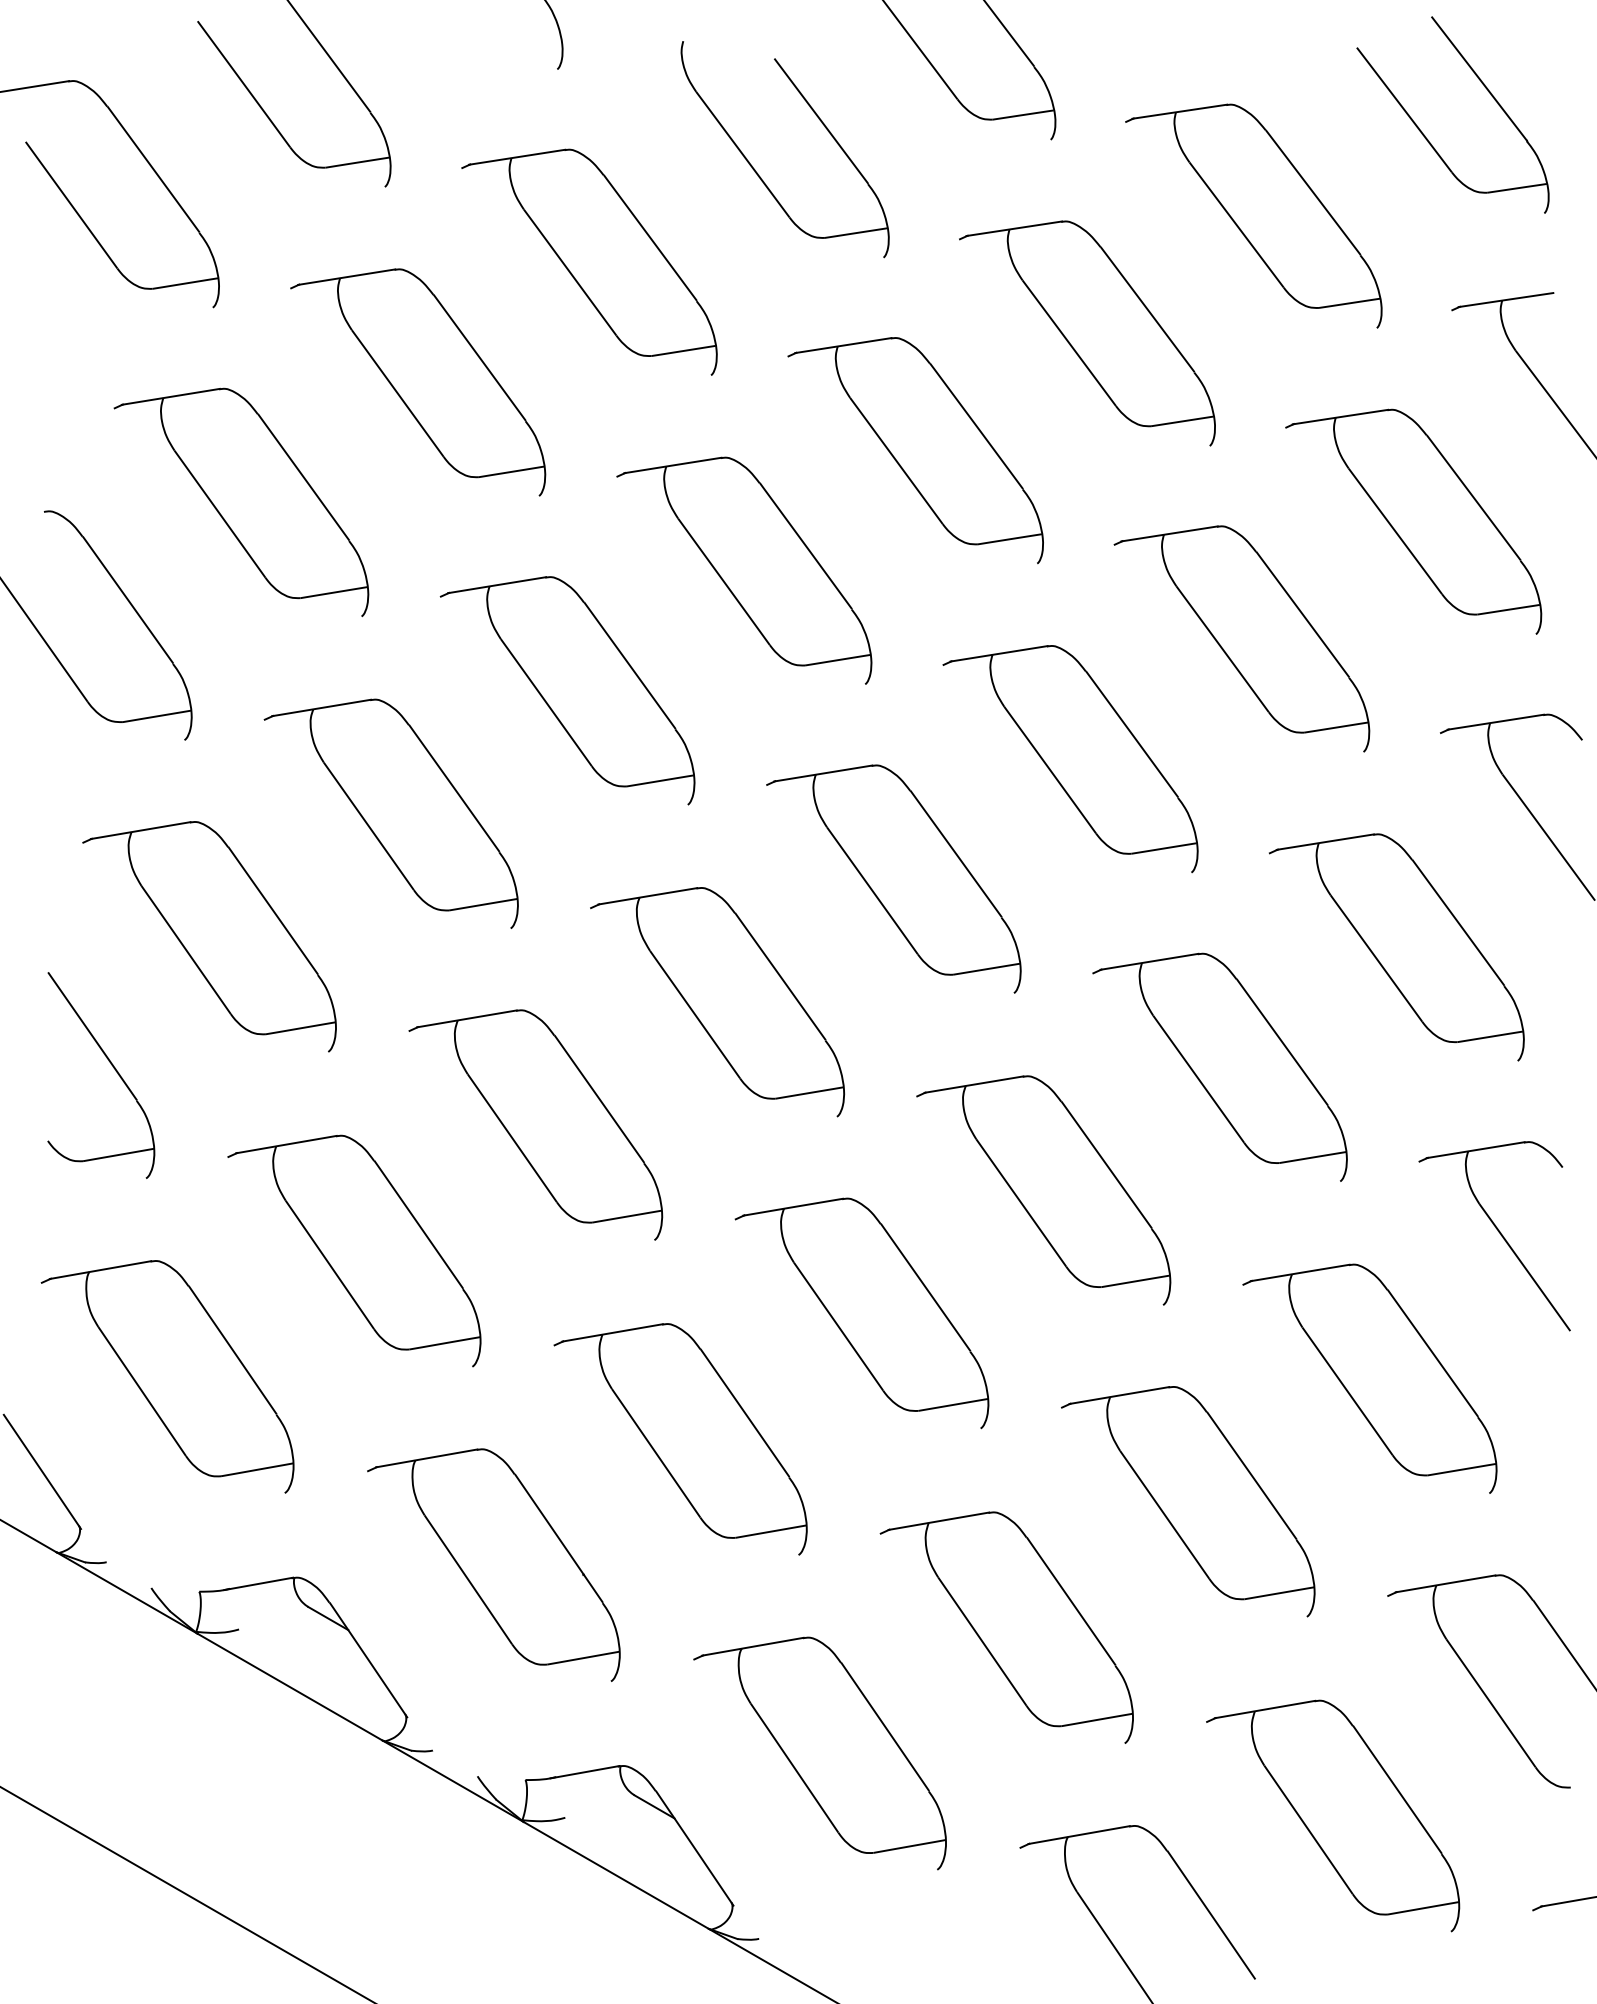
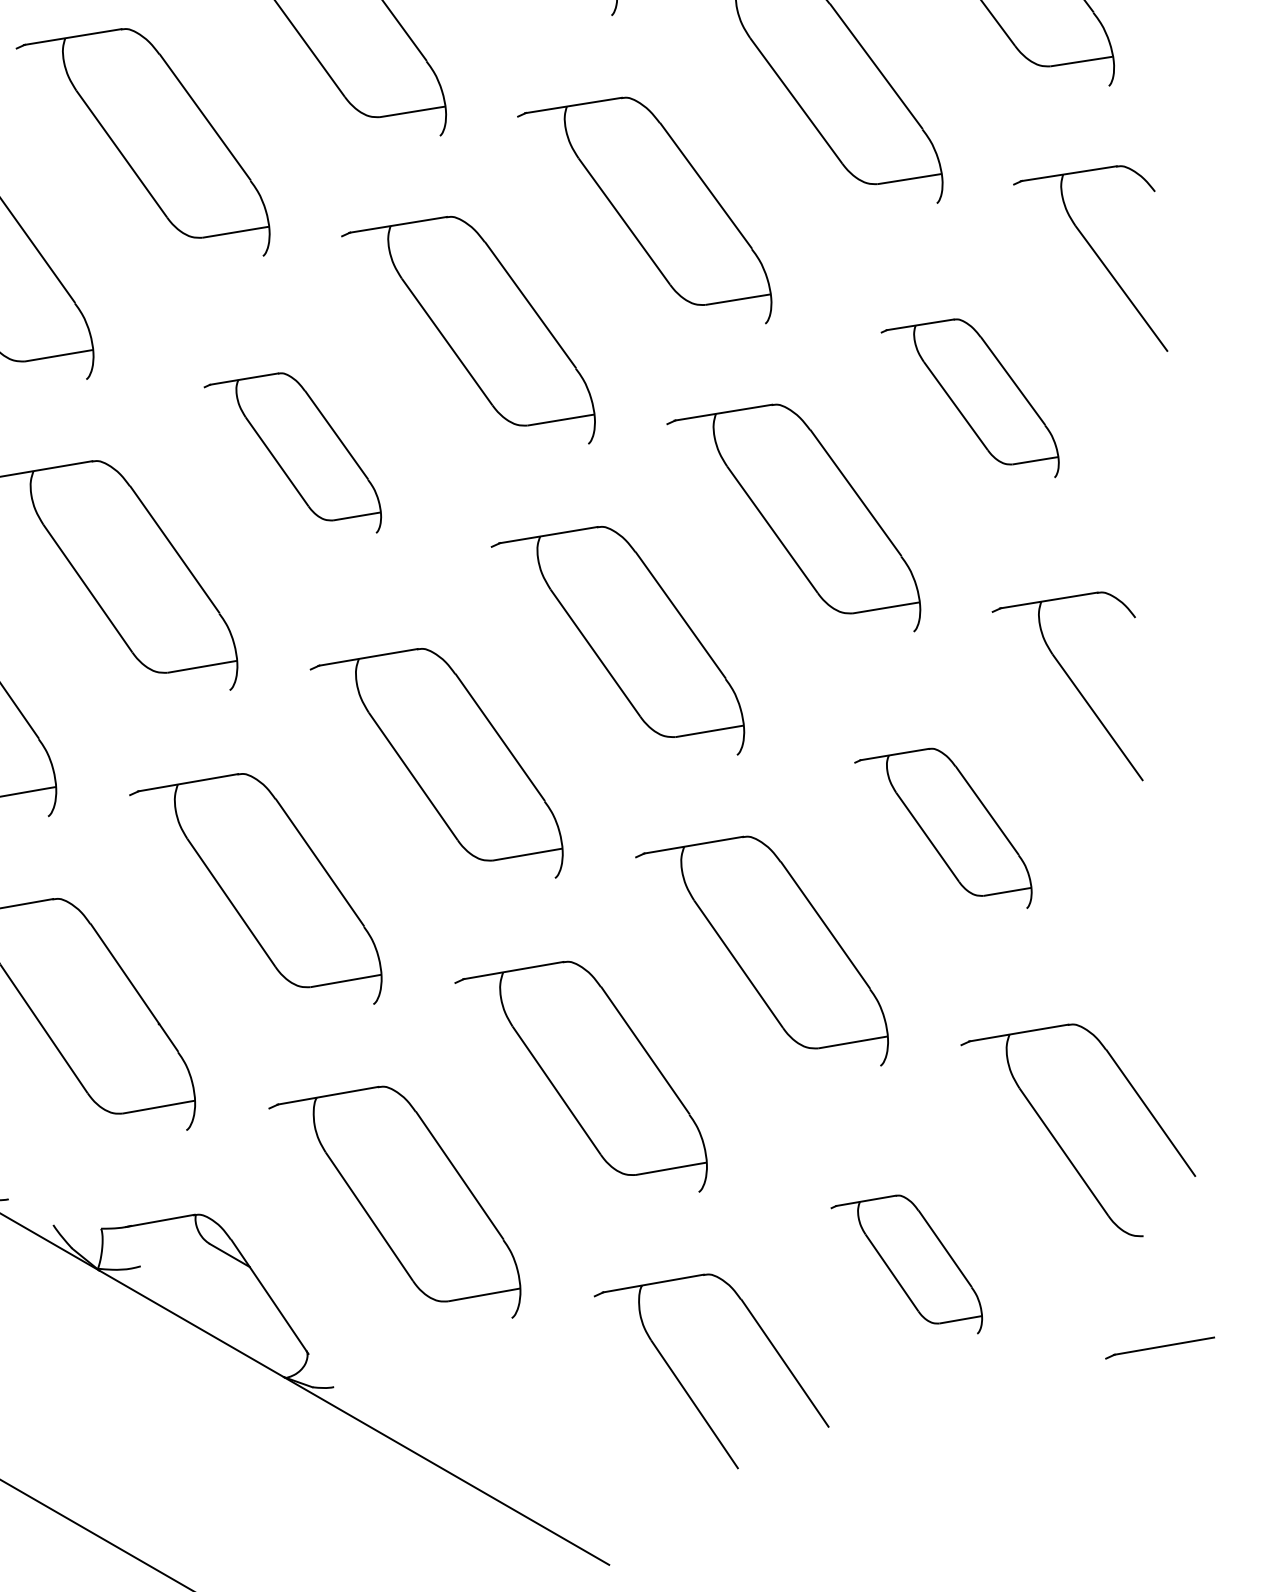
part: (1396, 947) -> (969, 398), size x0.7
part: (717, 1002) -> (292, 453), size x0.7
part: (1369, 1378) -> (942, 828), size x0.7
part: (1333, 1815) -> (906, 1264), size x0.6

